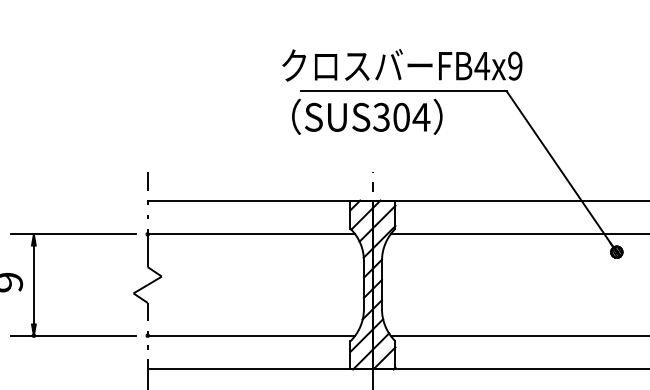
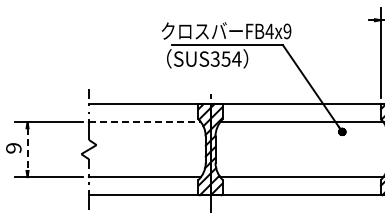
text: (400, 116) -> (225, 58), SUS304 -> SUS354
line: (252, 234) -> (145, 122), solid -> dashed
line: (33, 286) -> (27, 150), solid -> dashed

